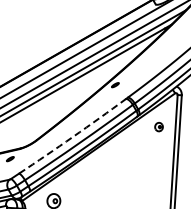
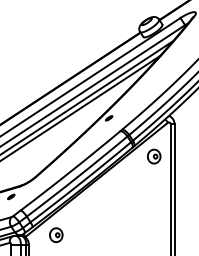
part: (159, 127) -> (154, 156), size x1.67
arc: (73, 137) -> (71, 171), dashed -> solid

